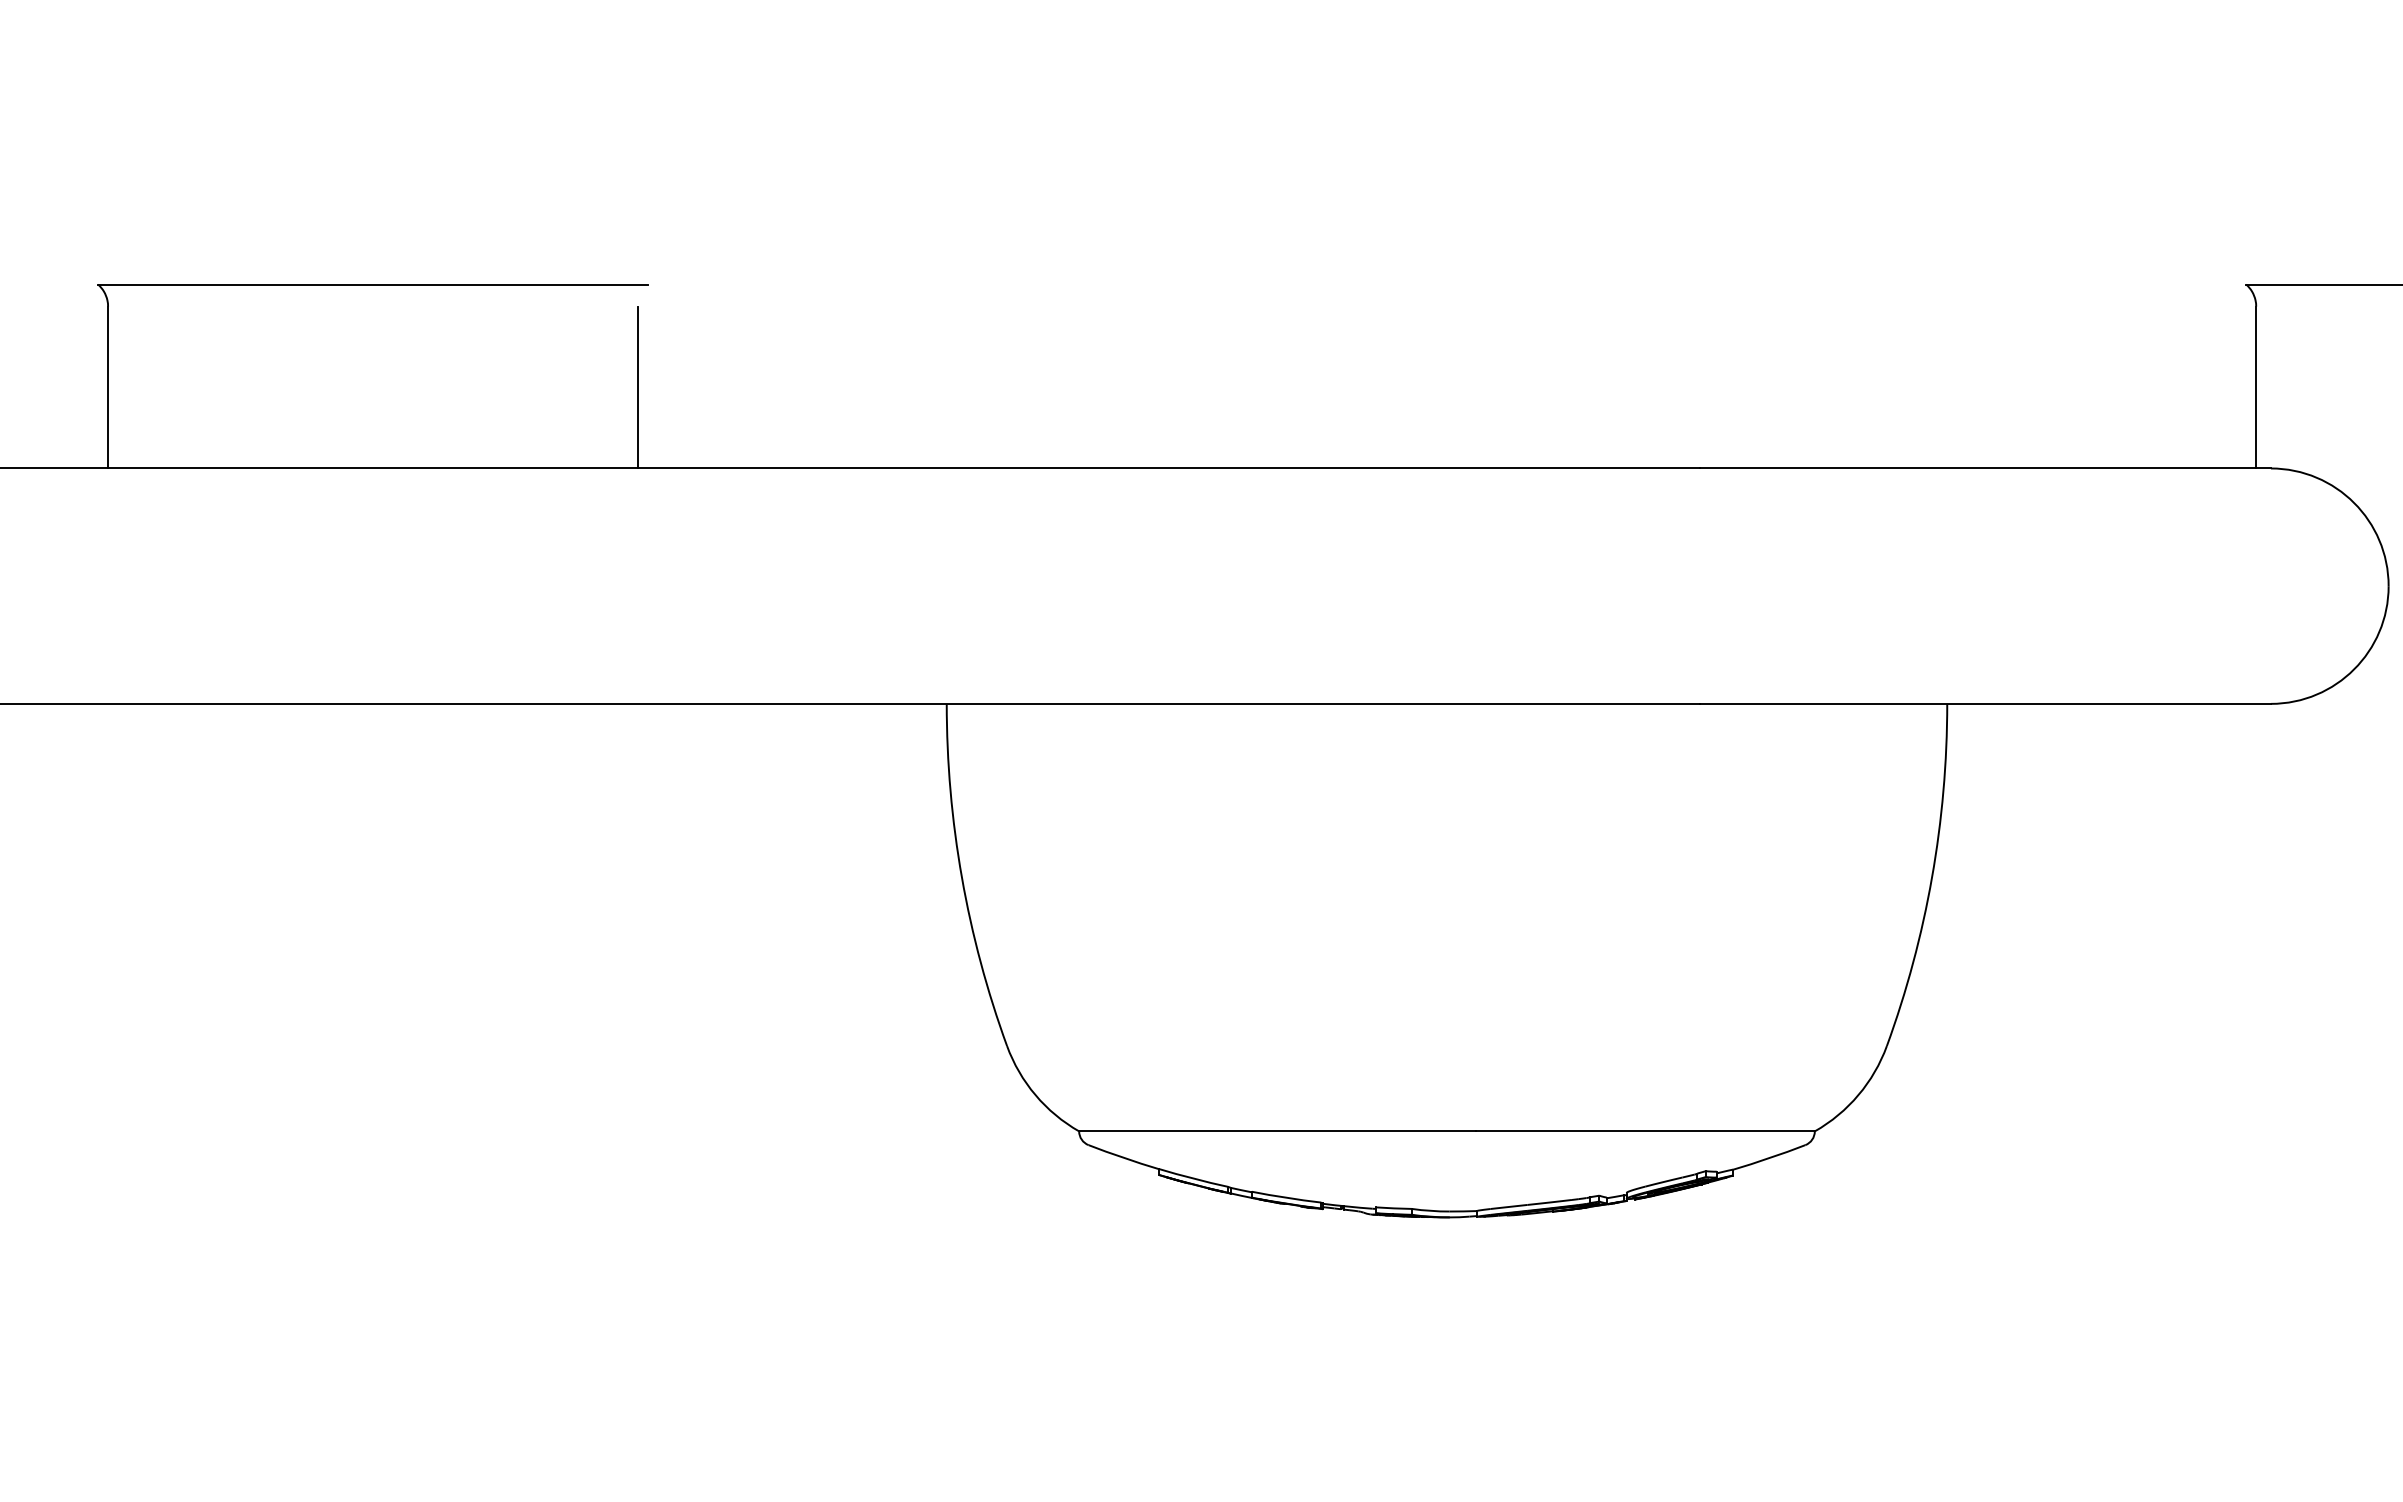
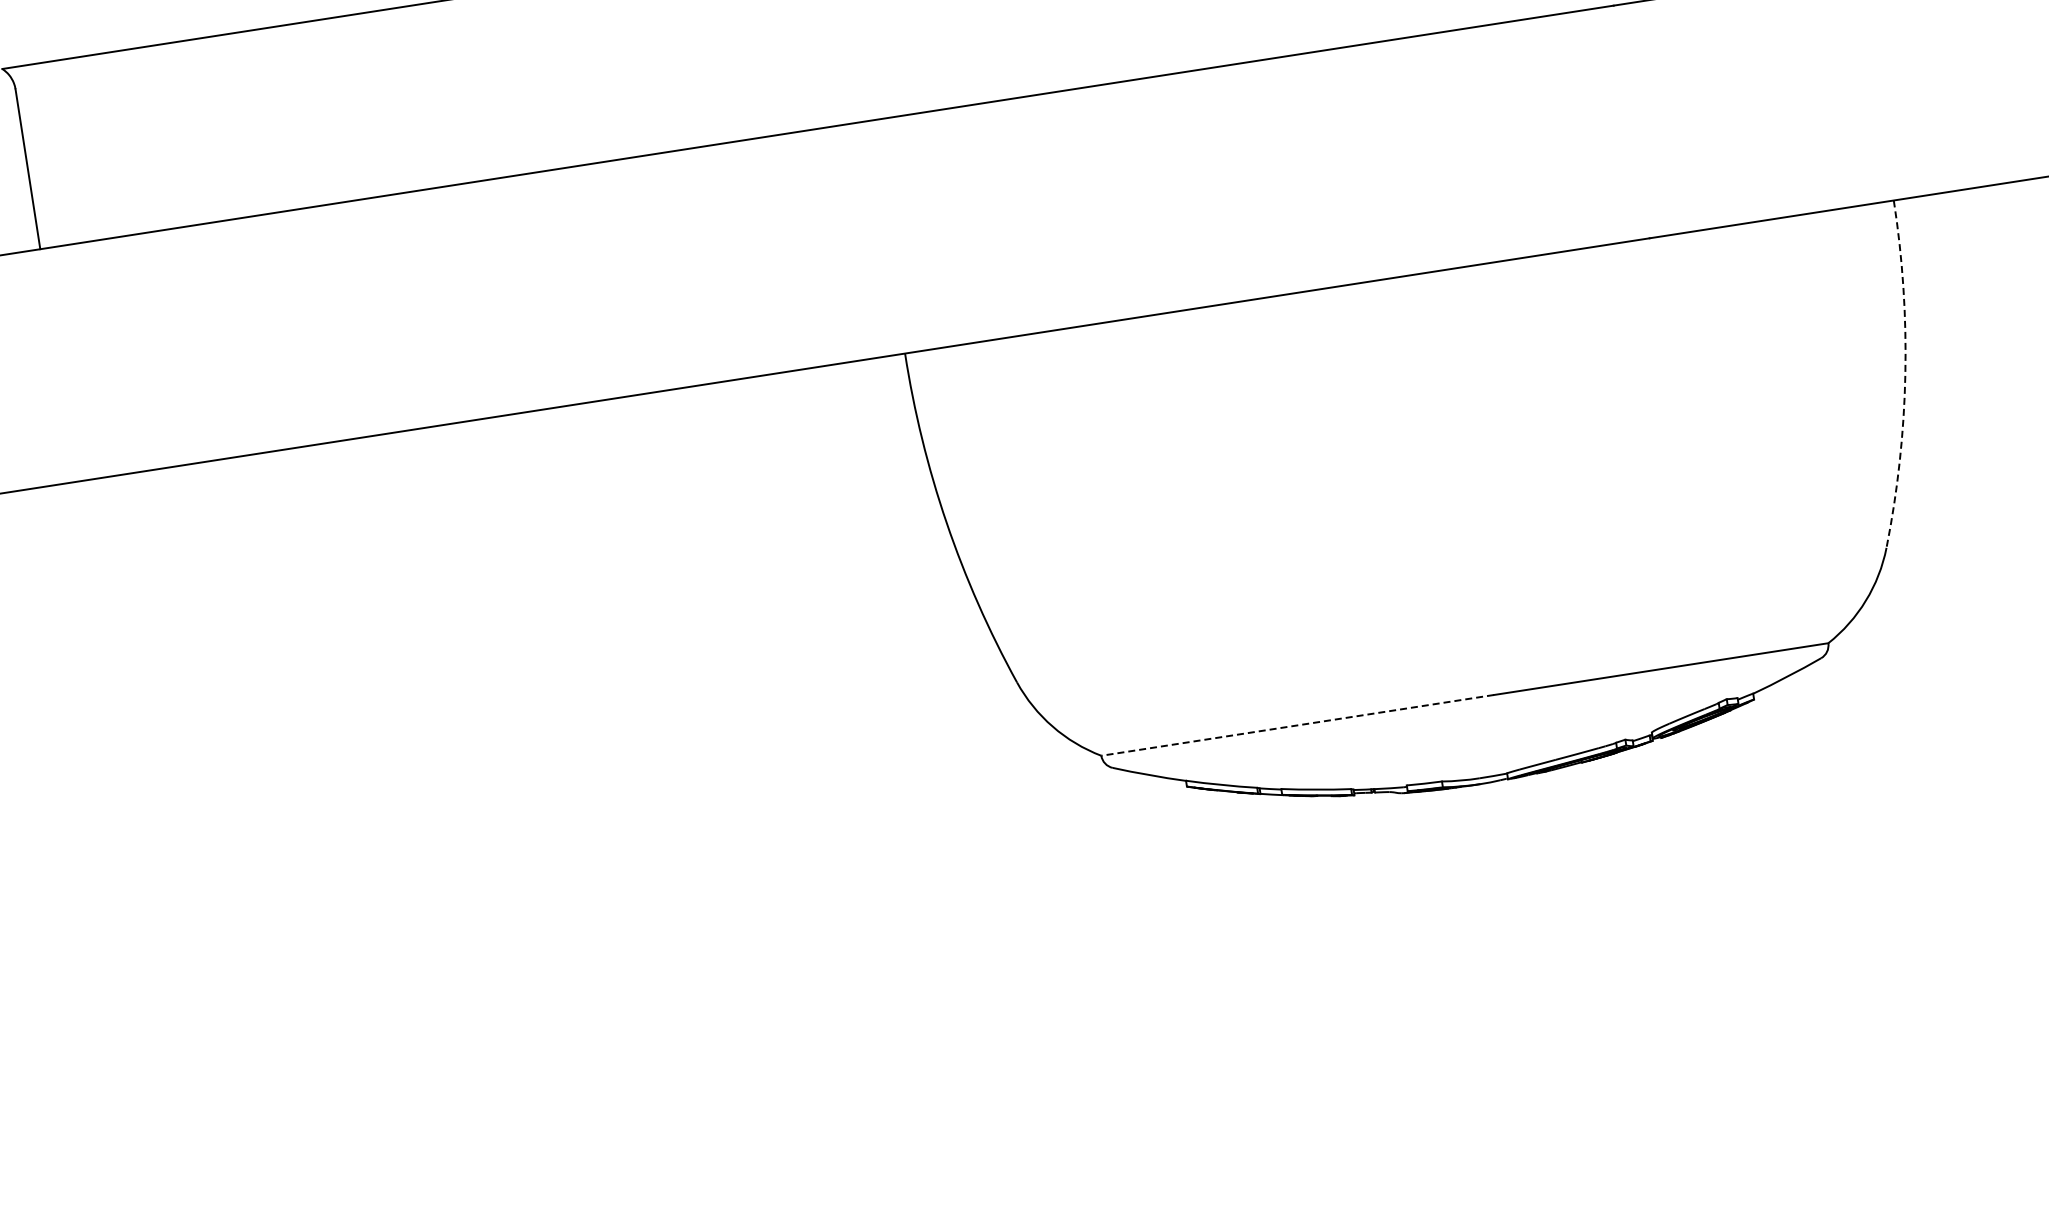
line: (637, 387) -> (551, 88), removed
arc: (1932, 877) -> (1905, 374), solid -> dashed
line: (1277, 1131) -> (1297, 725), solid -> dashed

